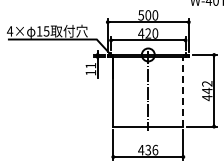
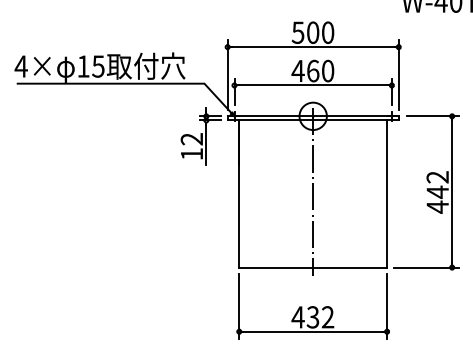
text: (148, 33) -> (313, 70), 420 -> 460
text: (90, 65) -> (191, 138), 11 -> 12
line: (183, 91) -> (387, 193), dashed -> solid
text: (155, 149) -> (328, 315), 436 -> 432

